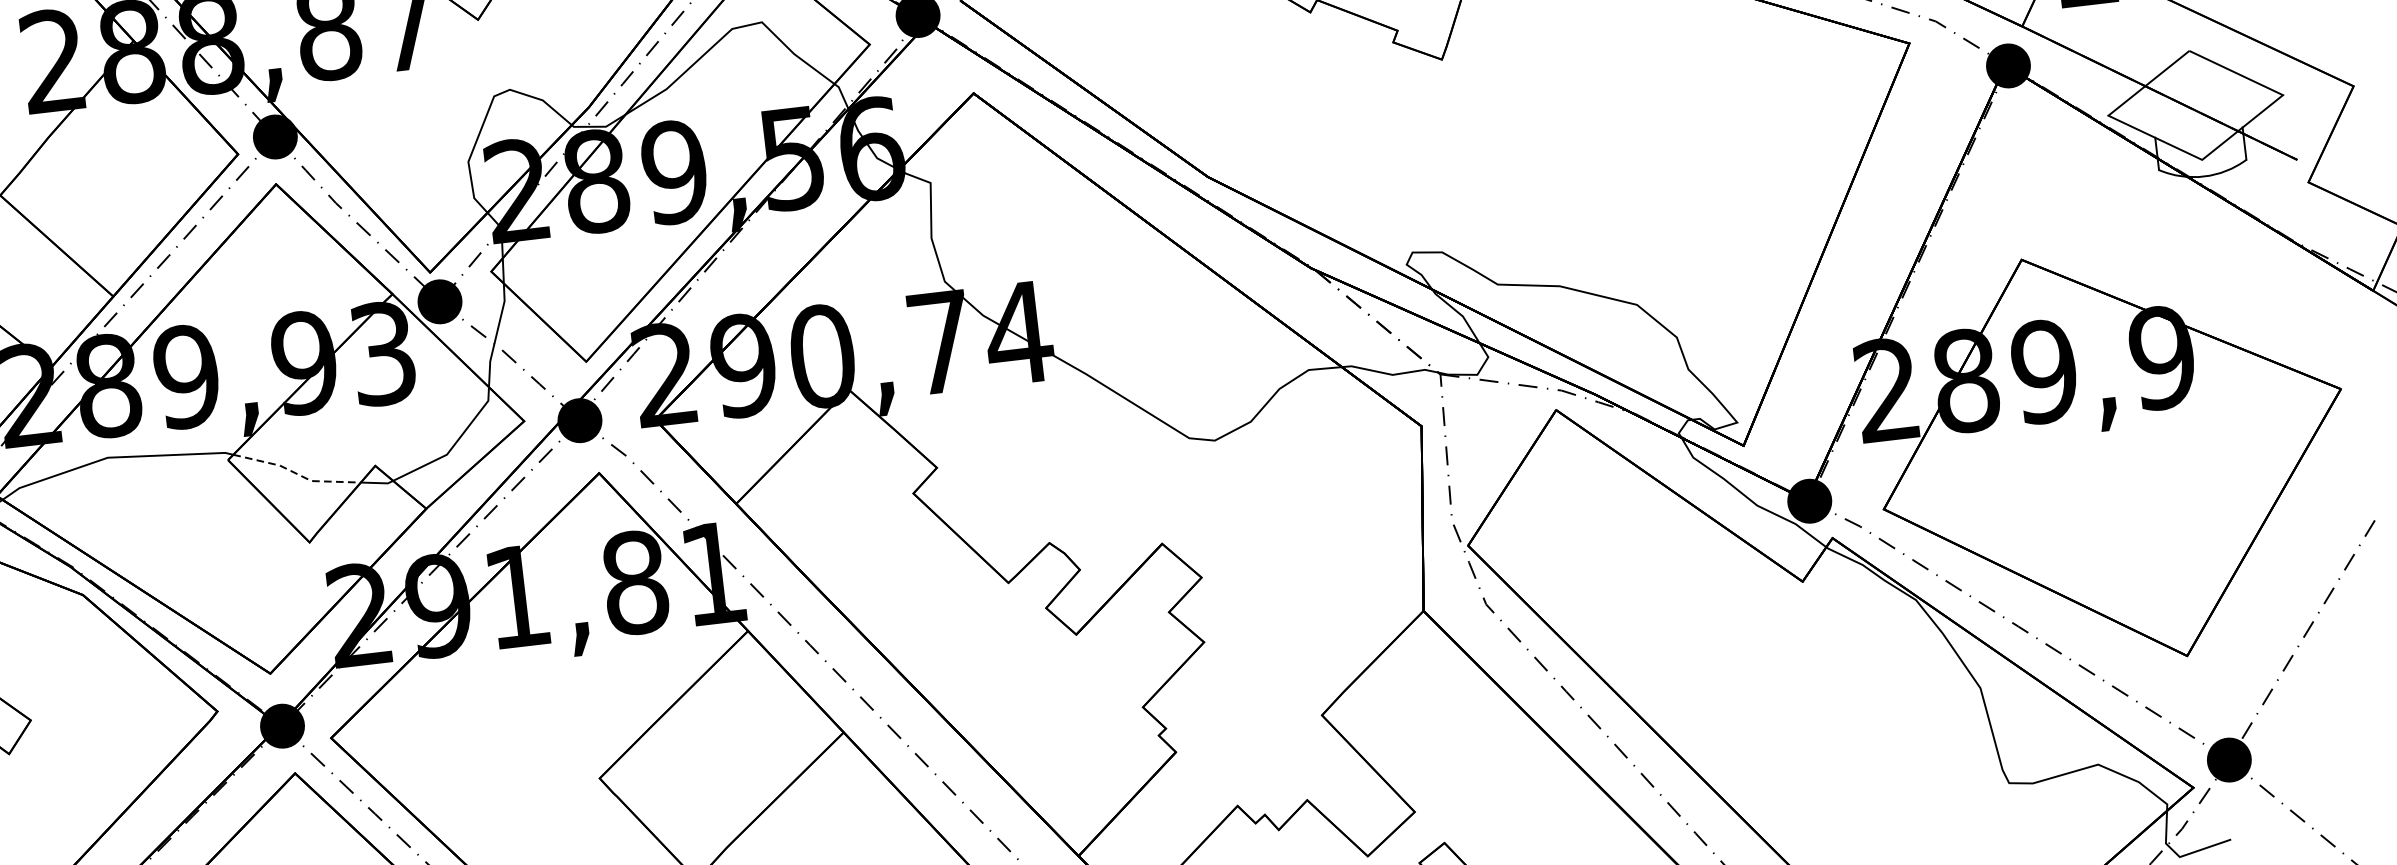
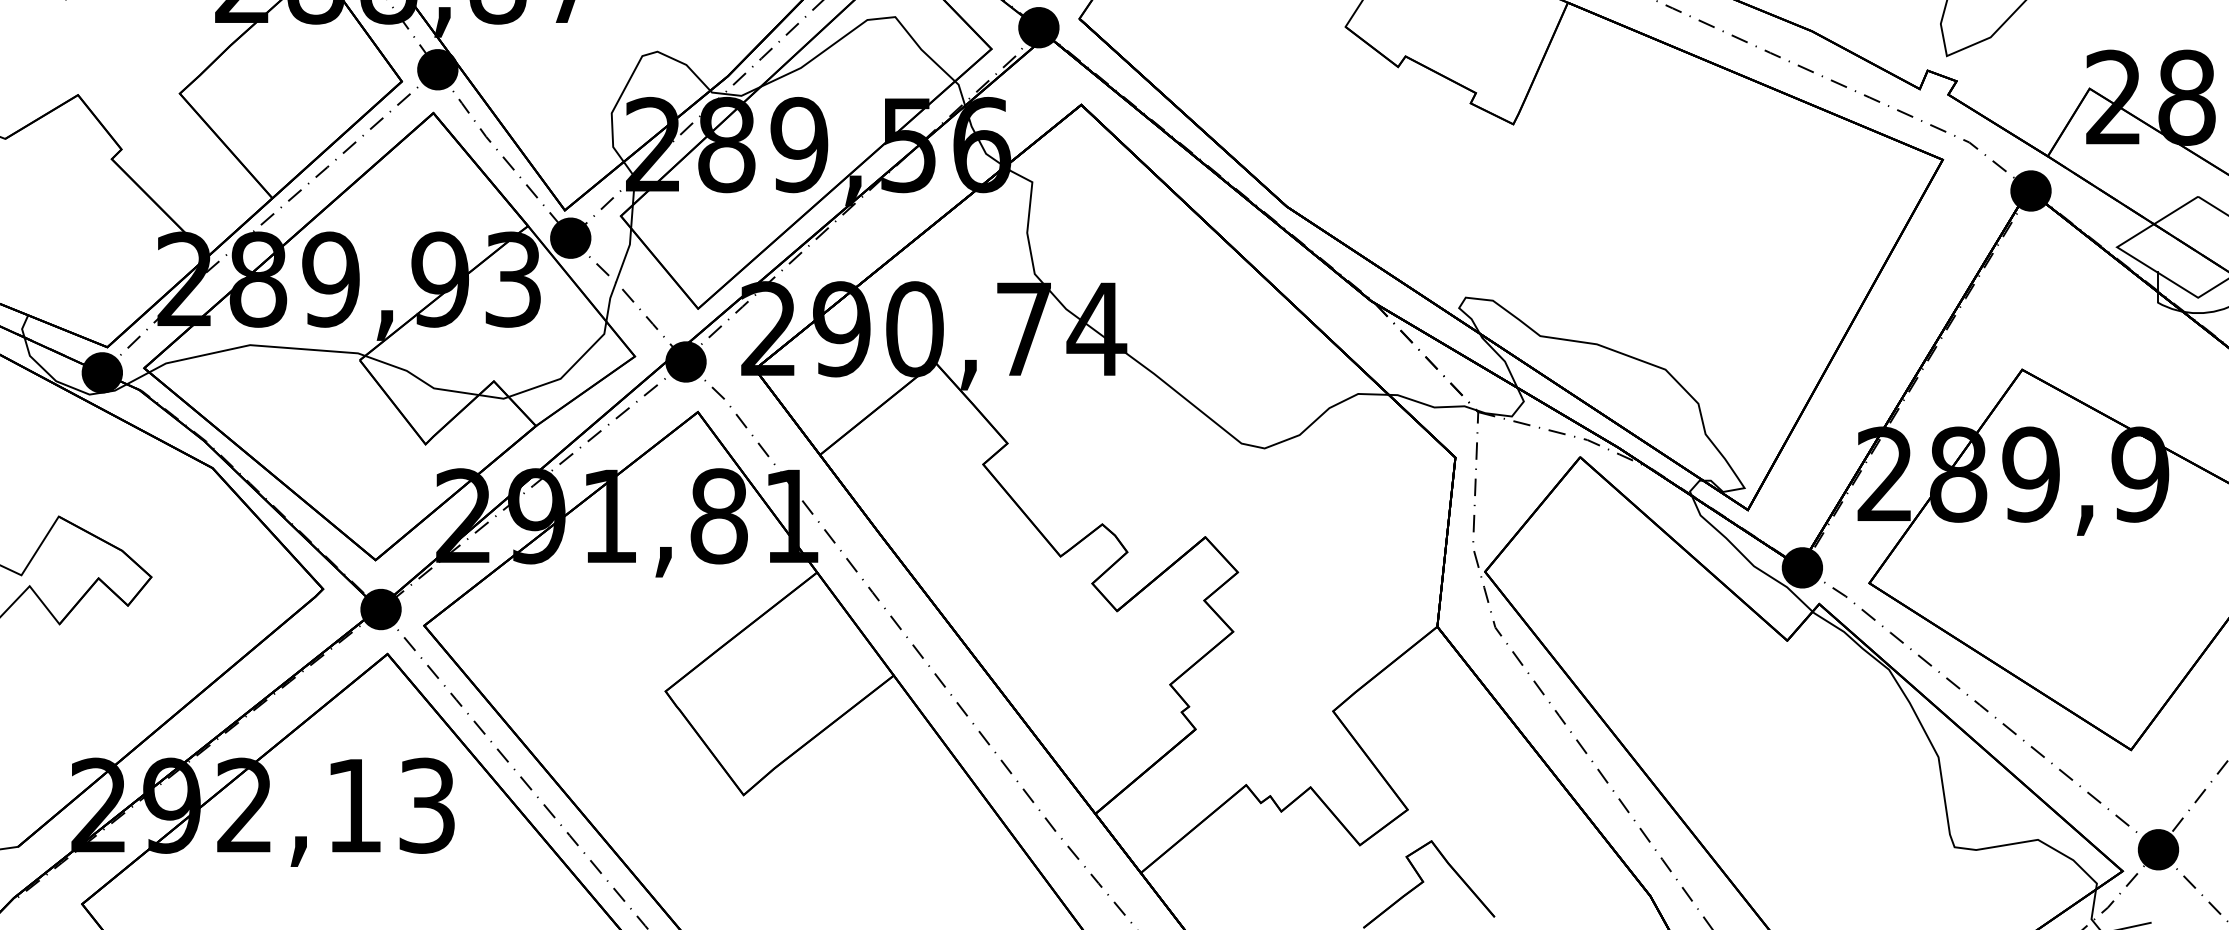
line: (295, 473) -> (420, 379), dashed -> solid

